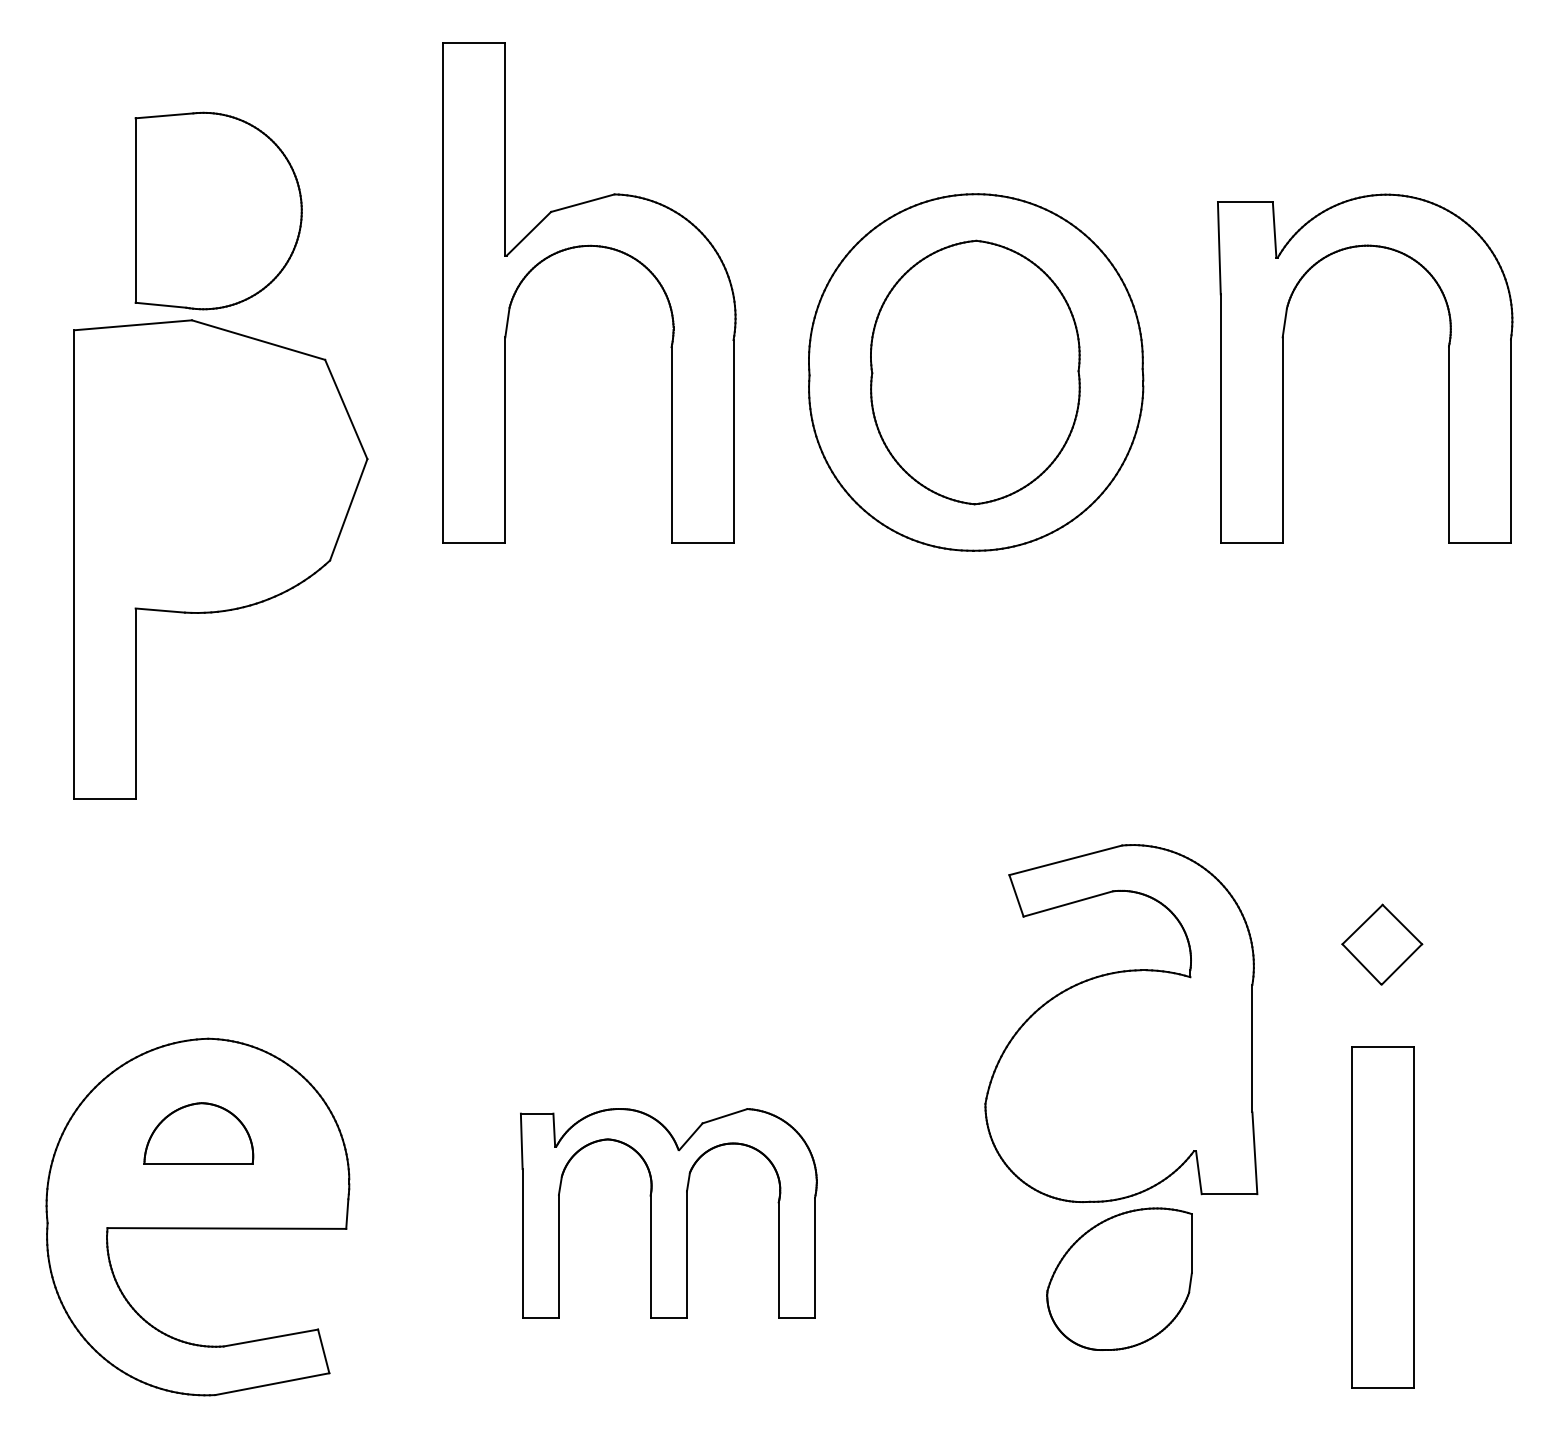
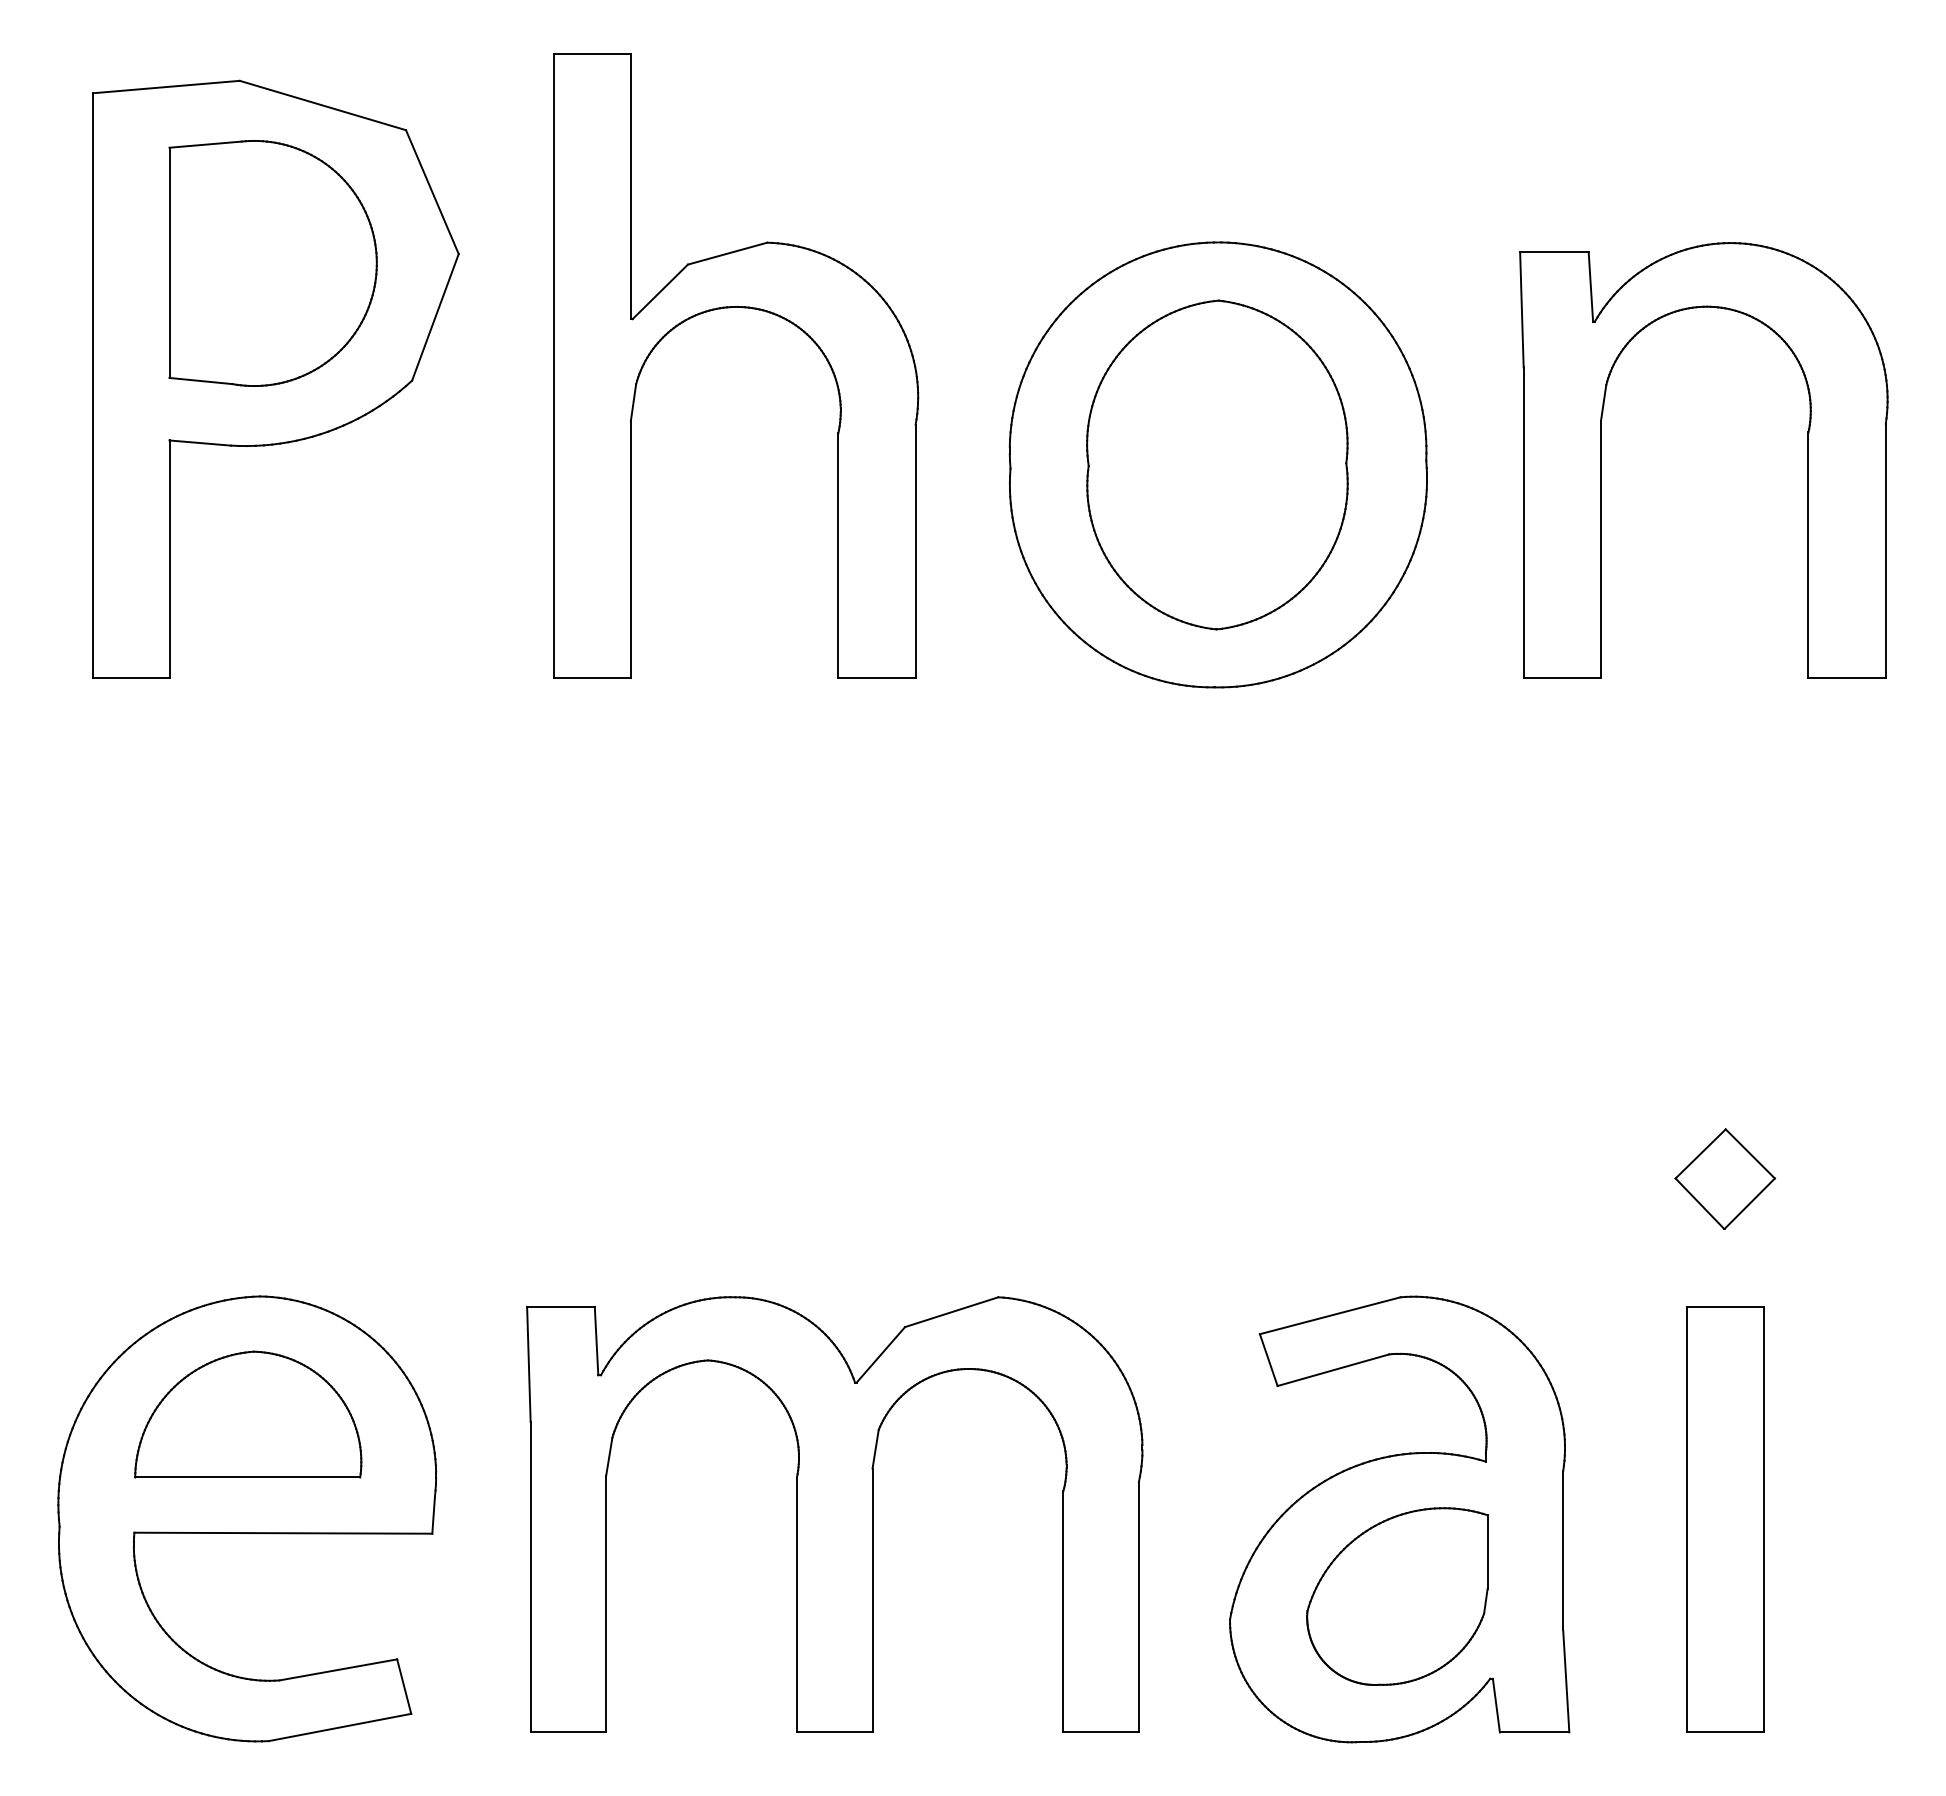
part: (220, 558) -> (275, 378), moved
part: (1121, 1023) -> (1399, 1519), moved
part: (198, 1133) -> (248, 1414), size x1.67
part: (668, 1213) -> (834, 1514), size x1.67

